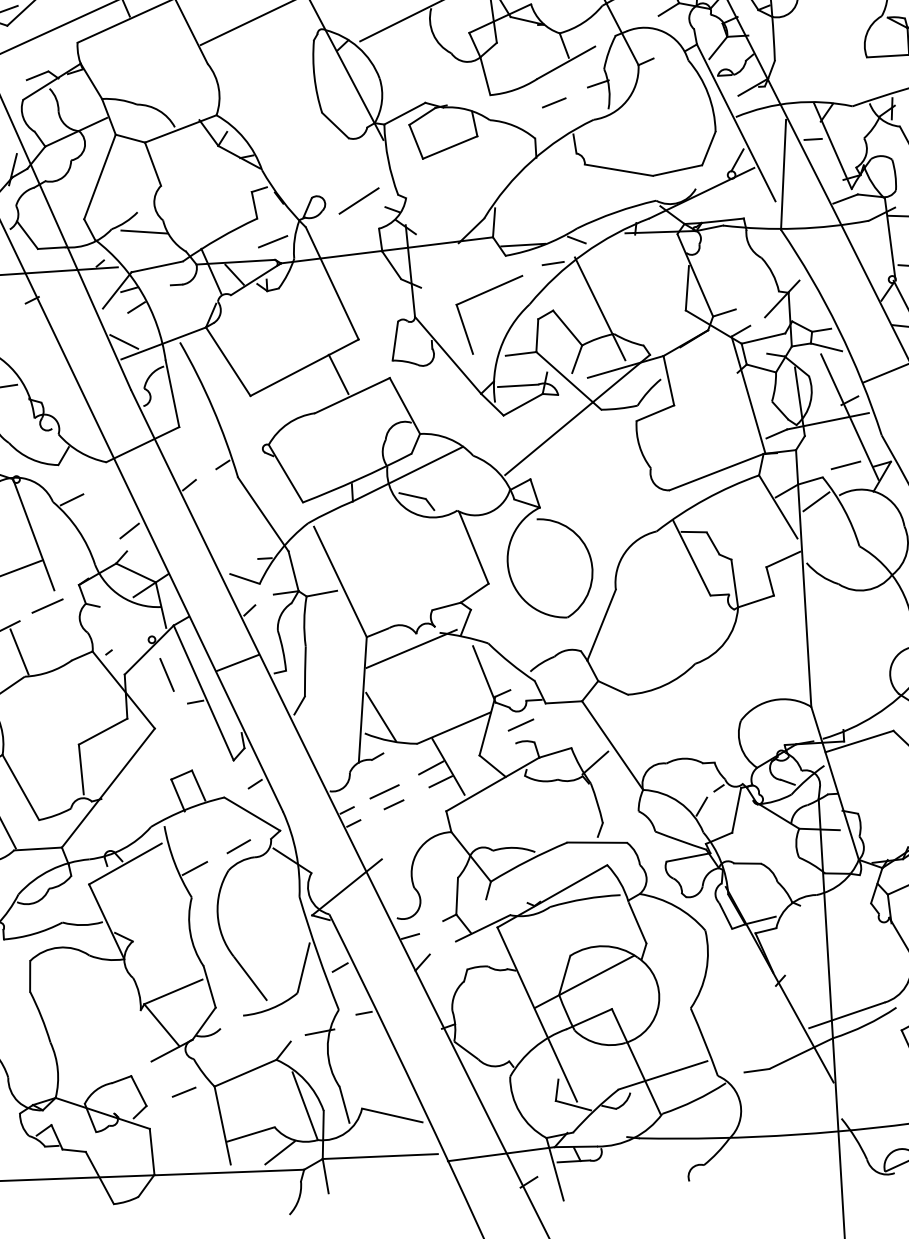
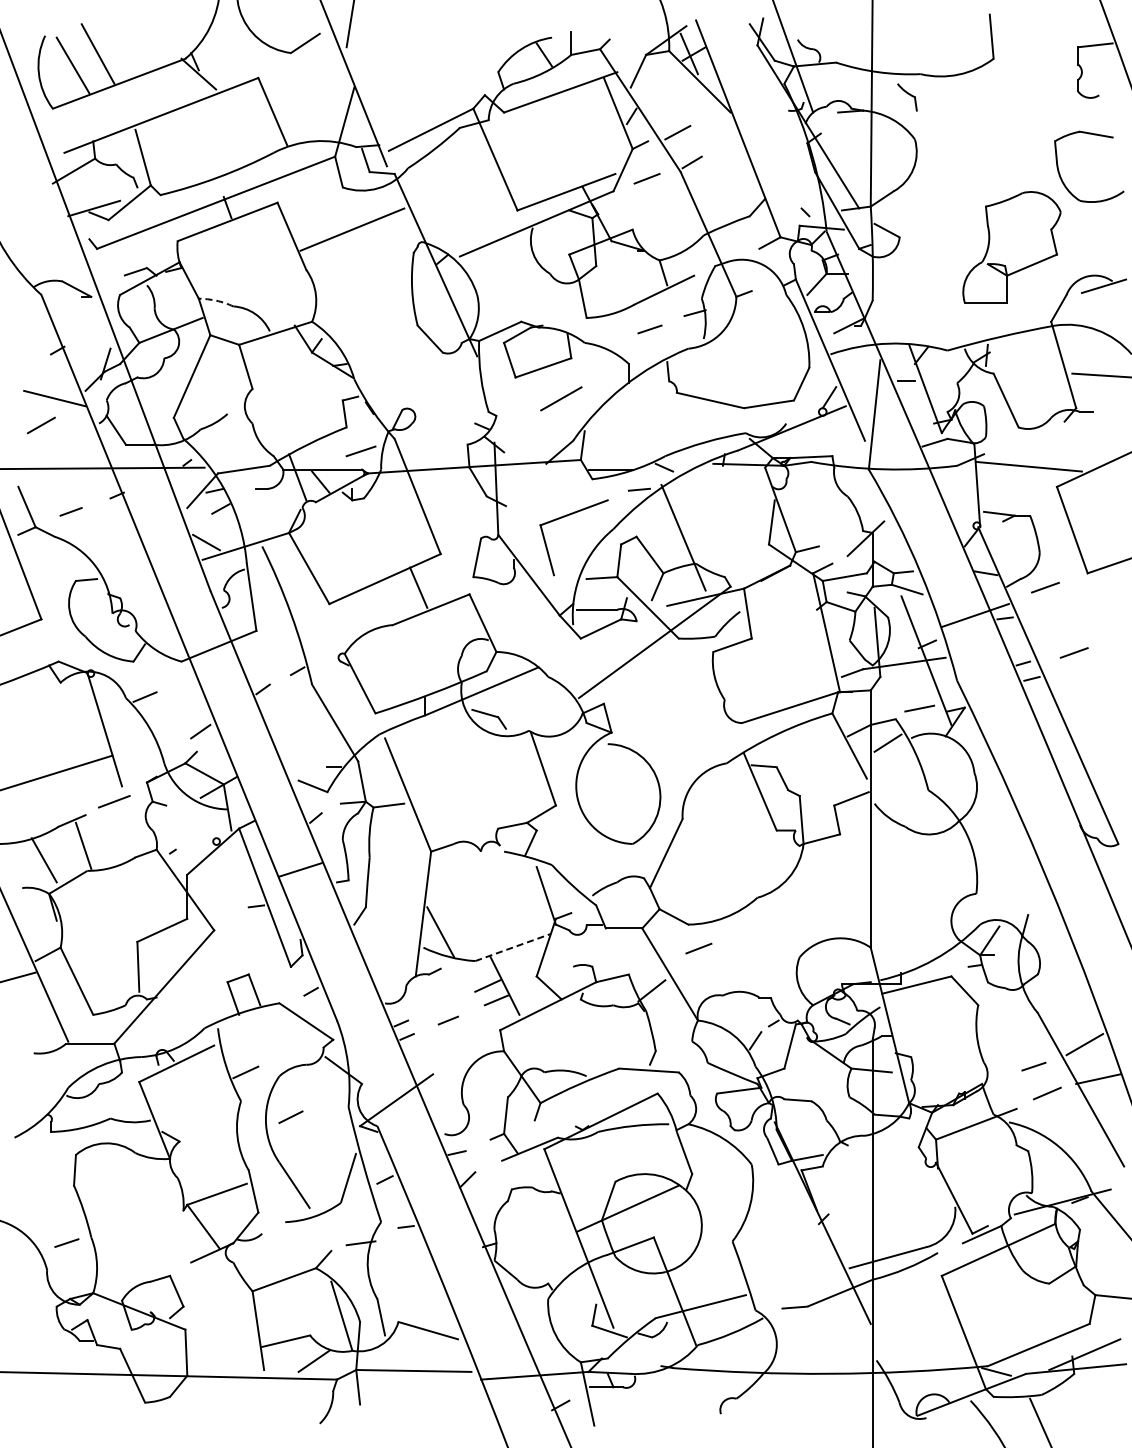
arc: (119, 99) -> (216, 300), solid -> dashed
line: (359, 200) -> (561, 398), moved
line: (144, 231) -> (233, 433), removed
line: (411, 648) -> (475, 865), removed
line: (167, 674) -> (229, 877), removed
line: (520, 725) -> (698, 948), moved
line: (453, 727) -> (512, 947), solid -> dashed
line: (384, 791) -> (439, 1006), removed
line: (238, 845) -> (290, 1116), moved
line: (183, 1091) -> (66, 1242), moved

